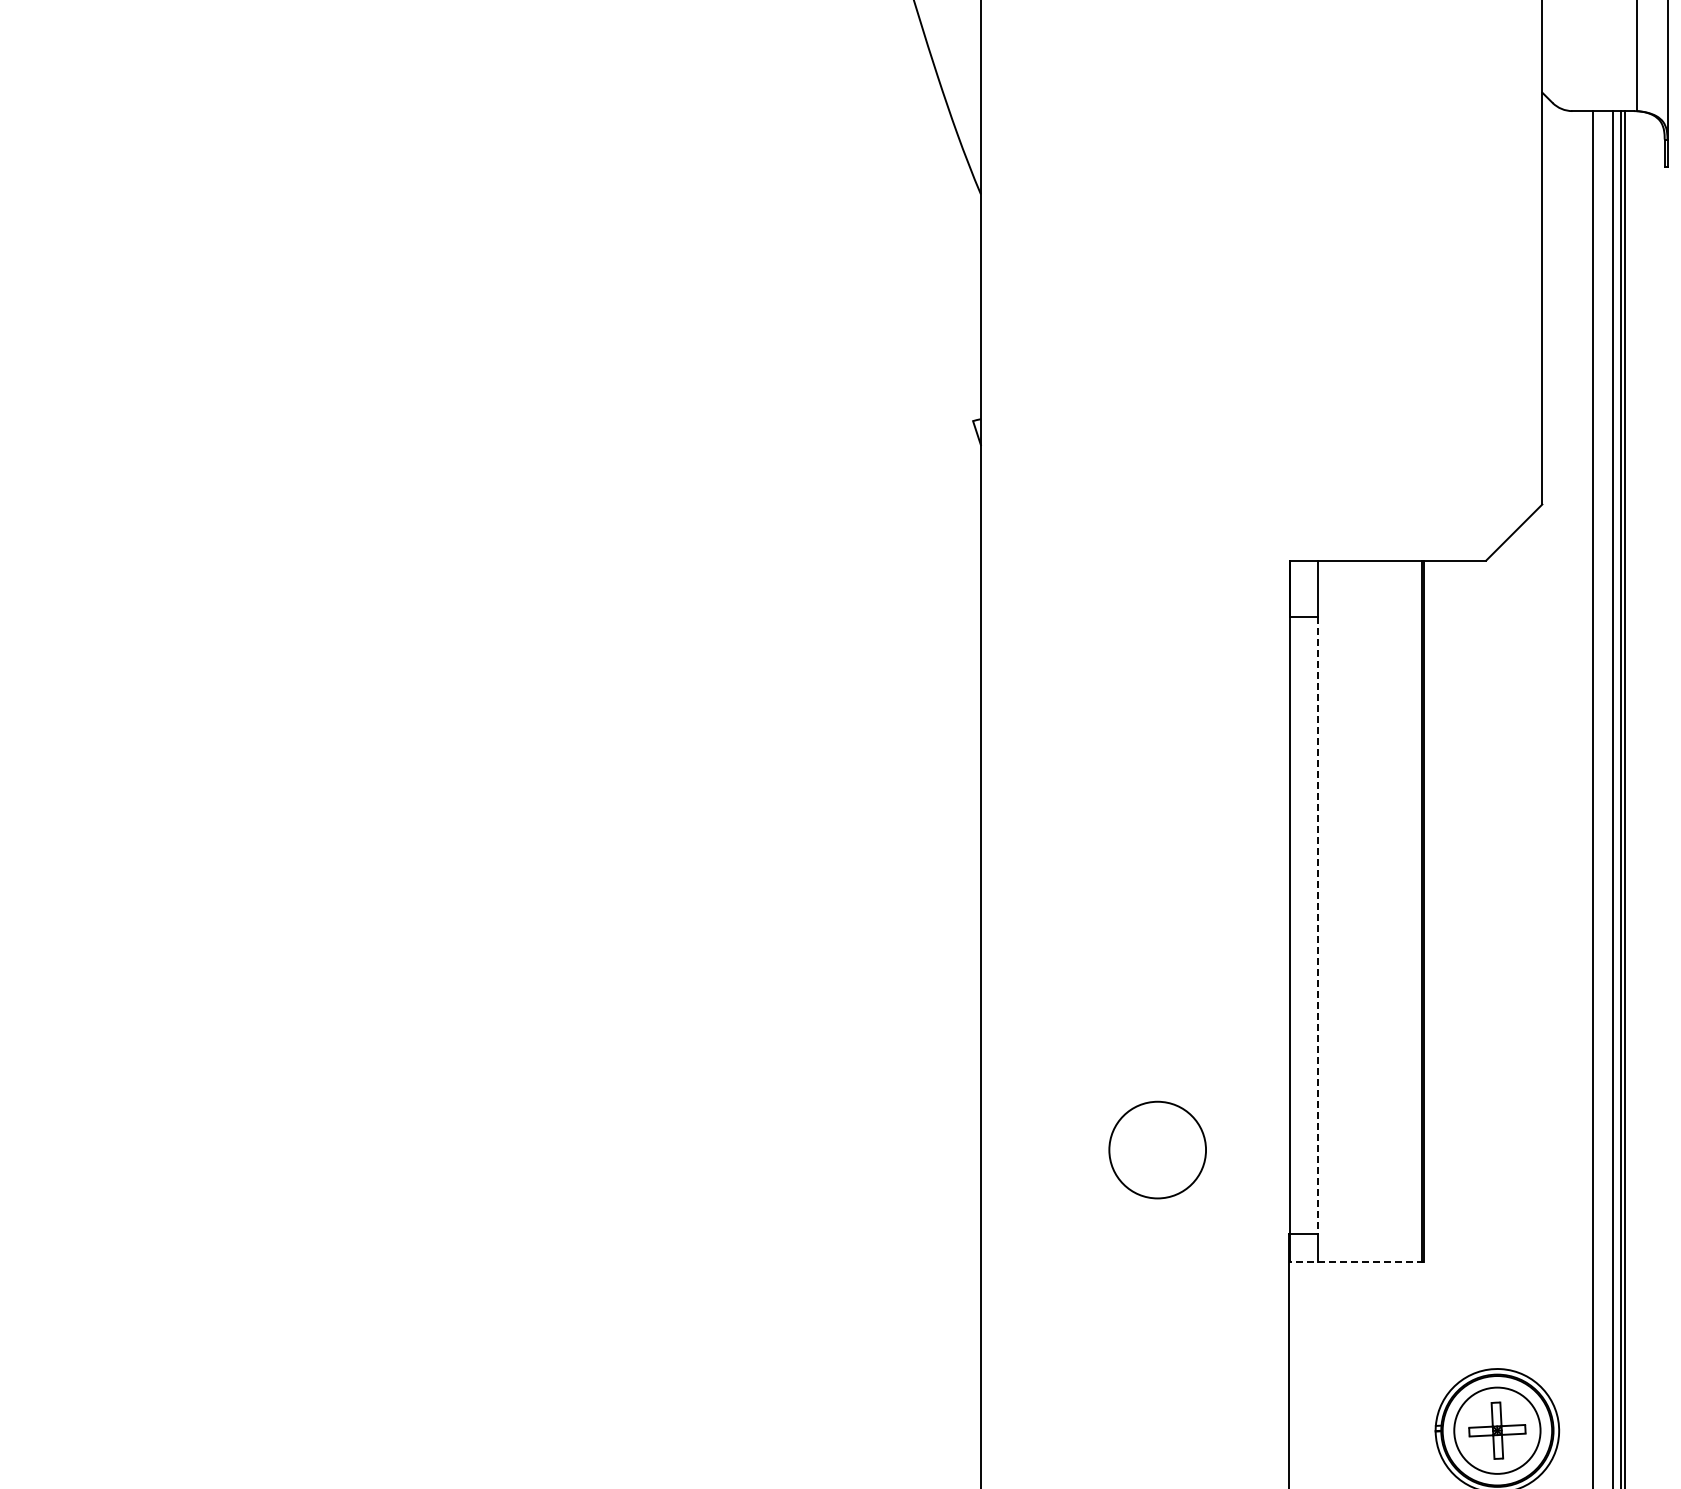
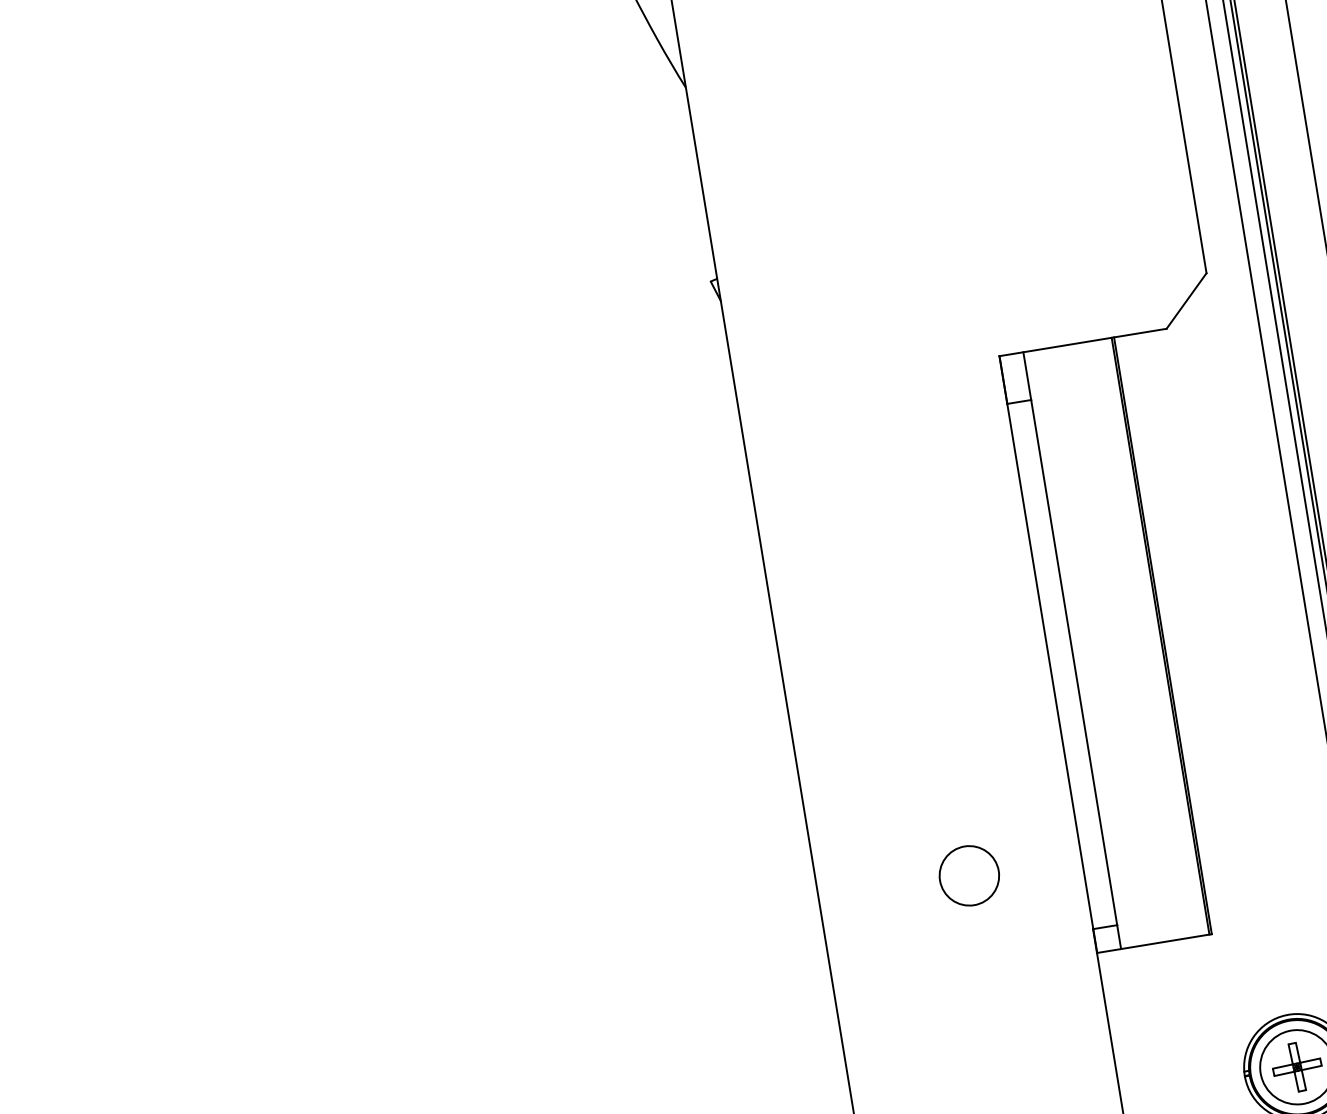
line: (1317, 925) -> (1073, 662), dashed -> solid
circle: (1157, 1149) -> (969, 875), size x0.71
line: (1356, 1262) -> (1154, 943), dashed -> solid

